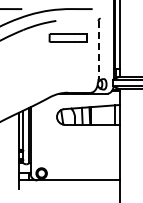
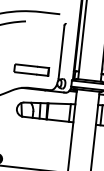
part: (67, 37) -> (30, 69), moved
line: (98, 49) -> (61, 51), dashed -> solid

